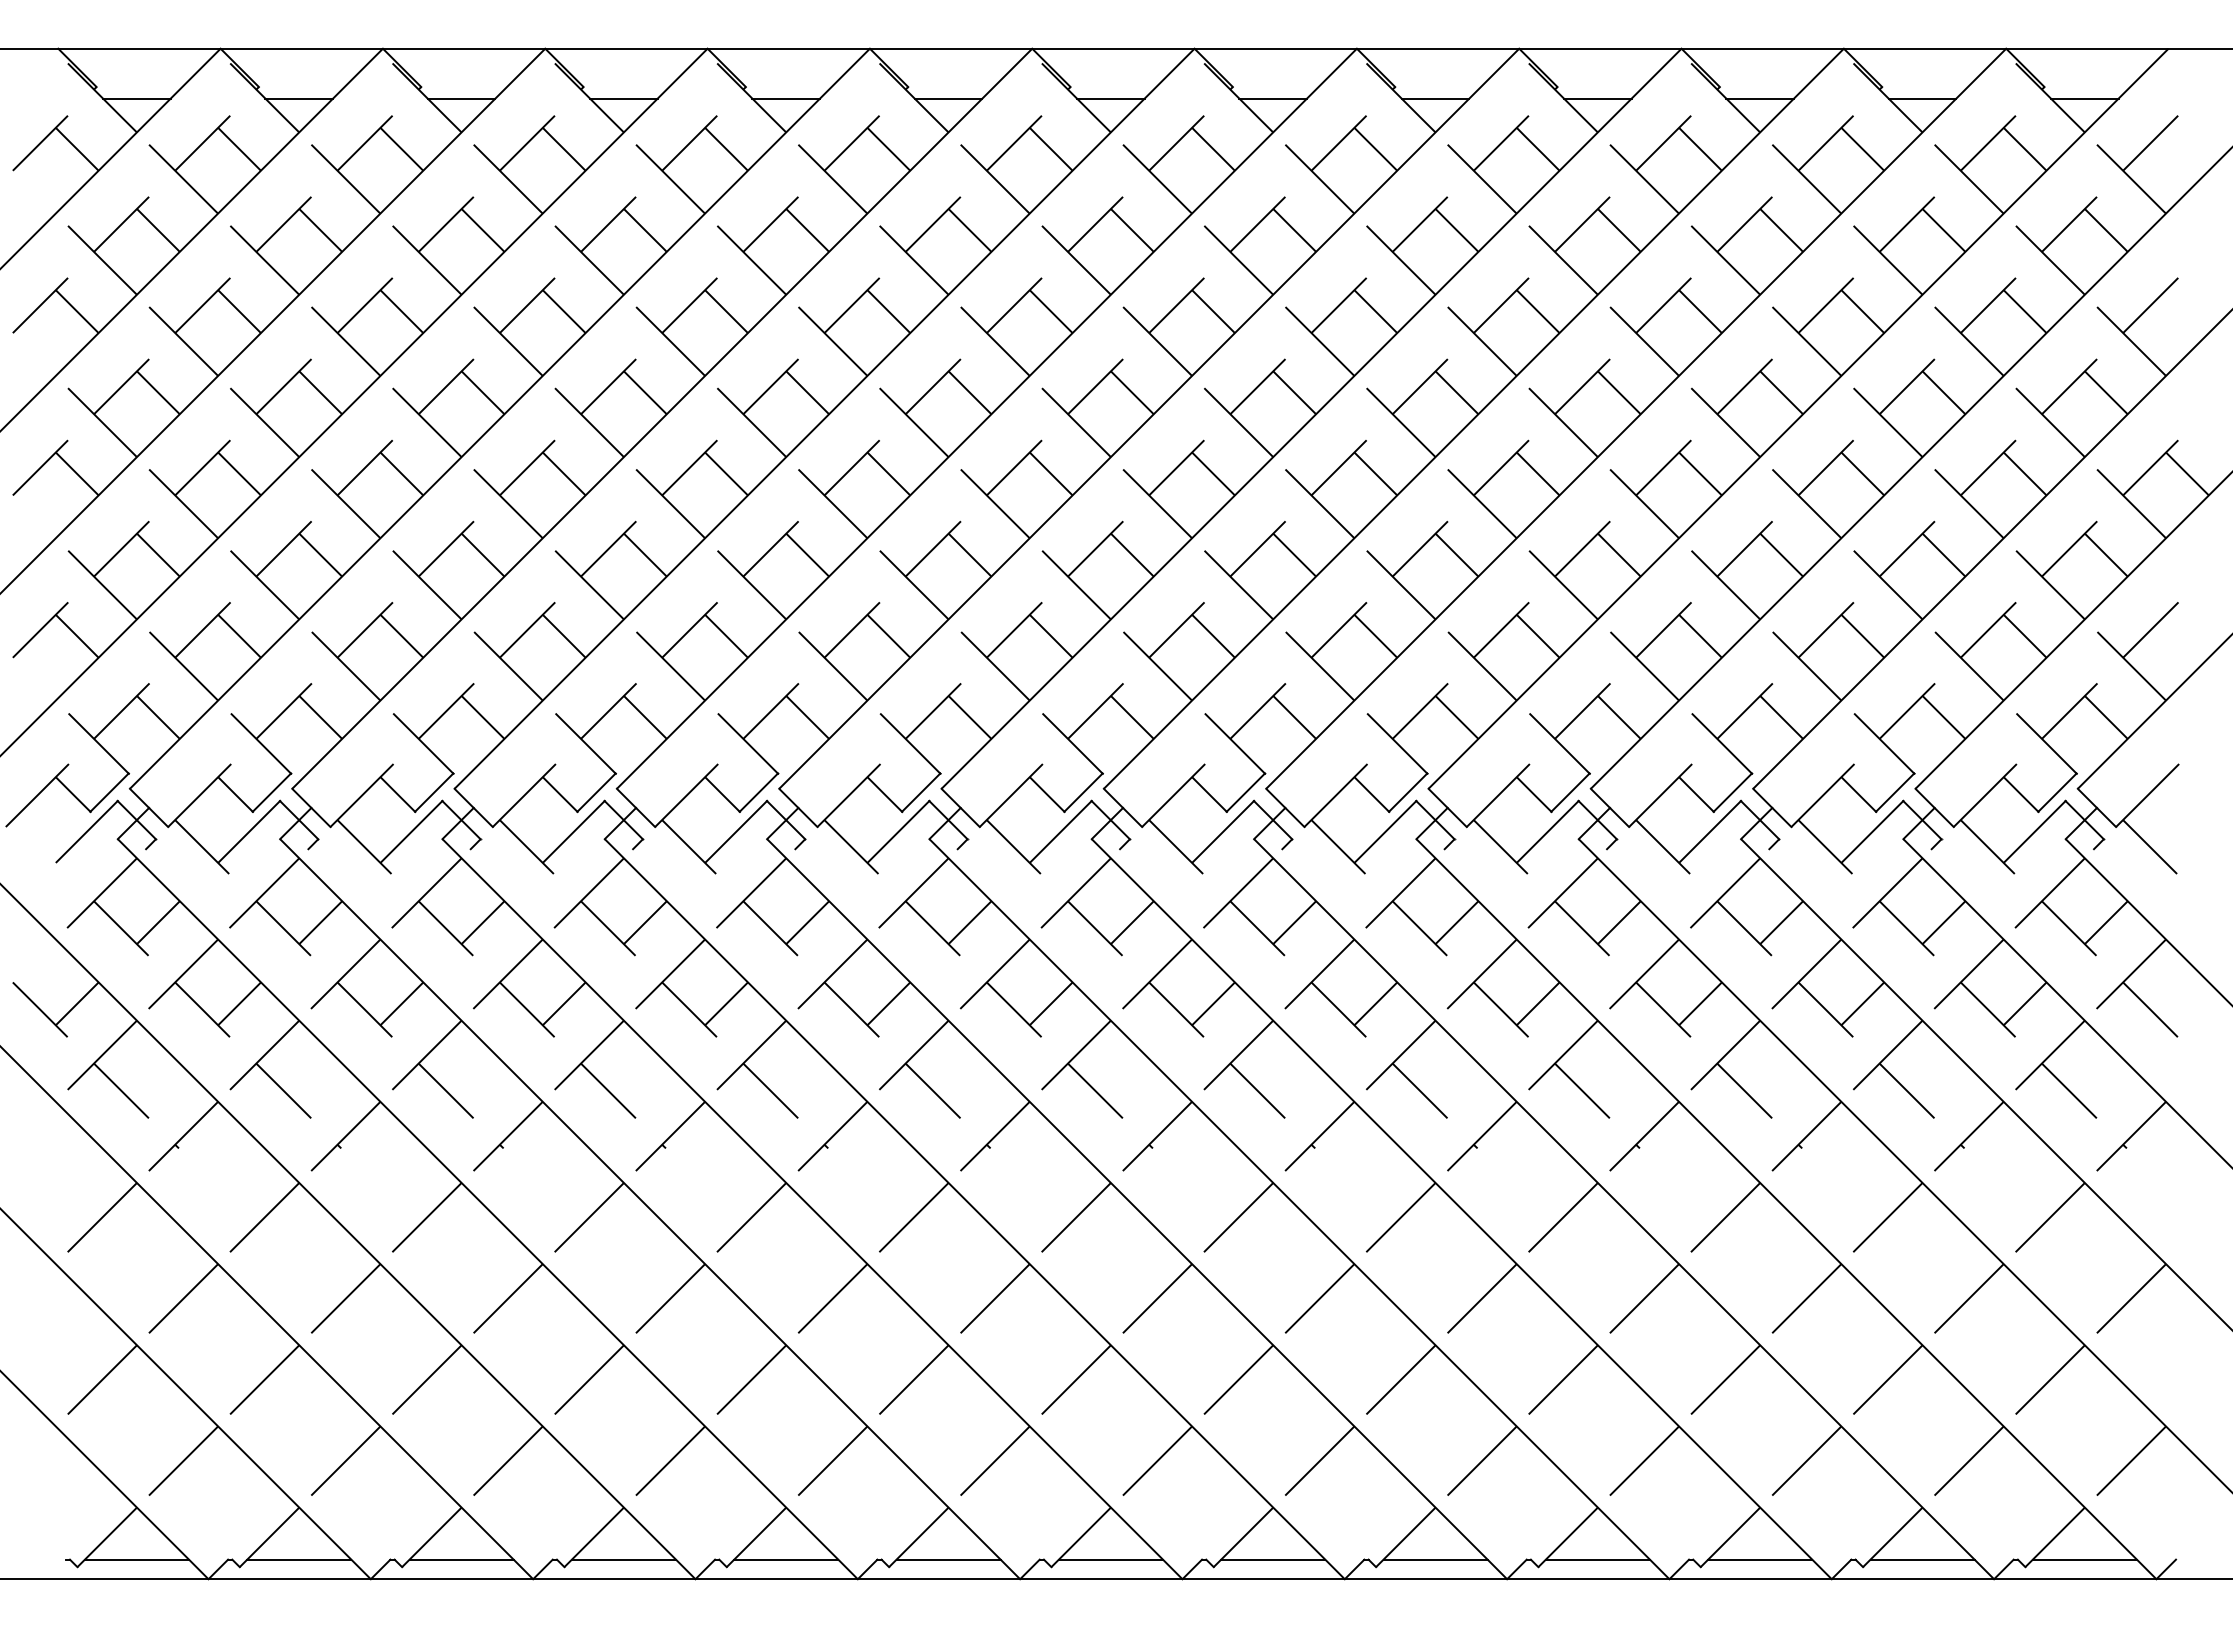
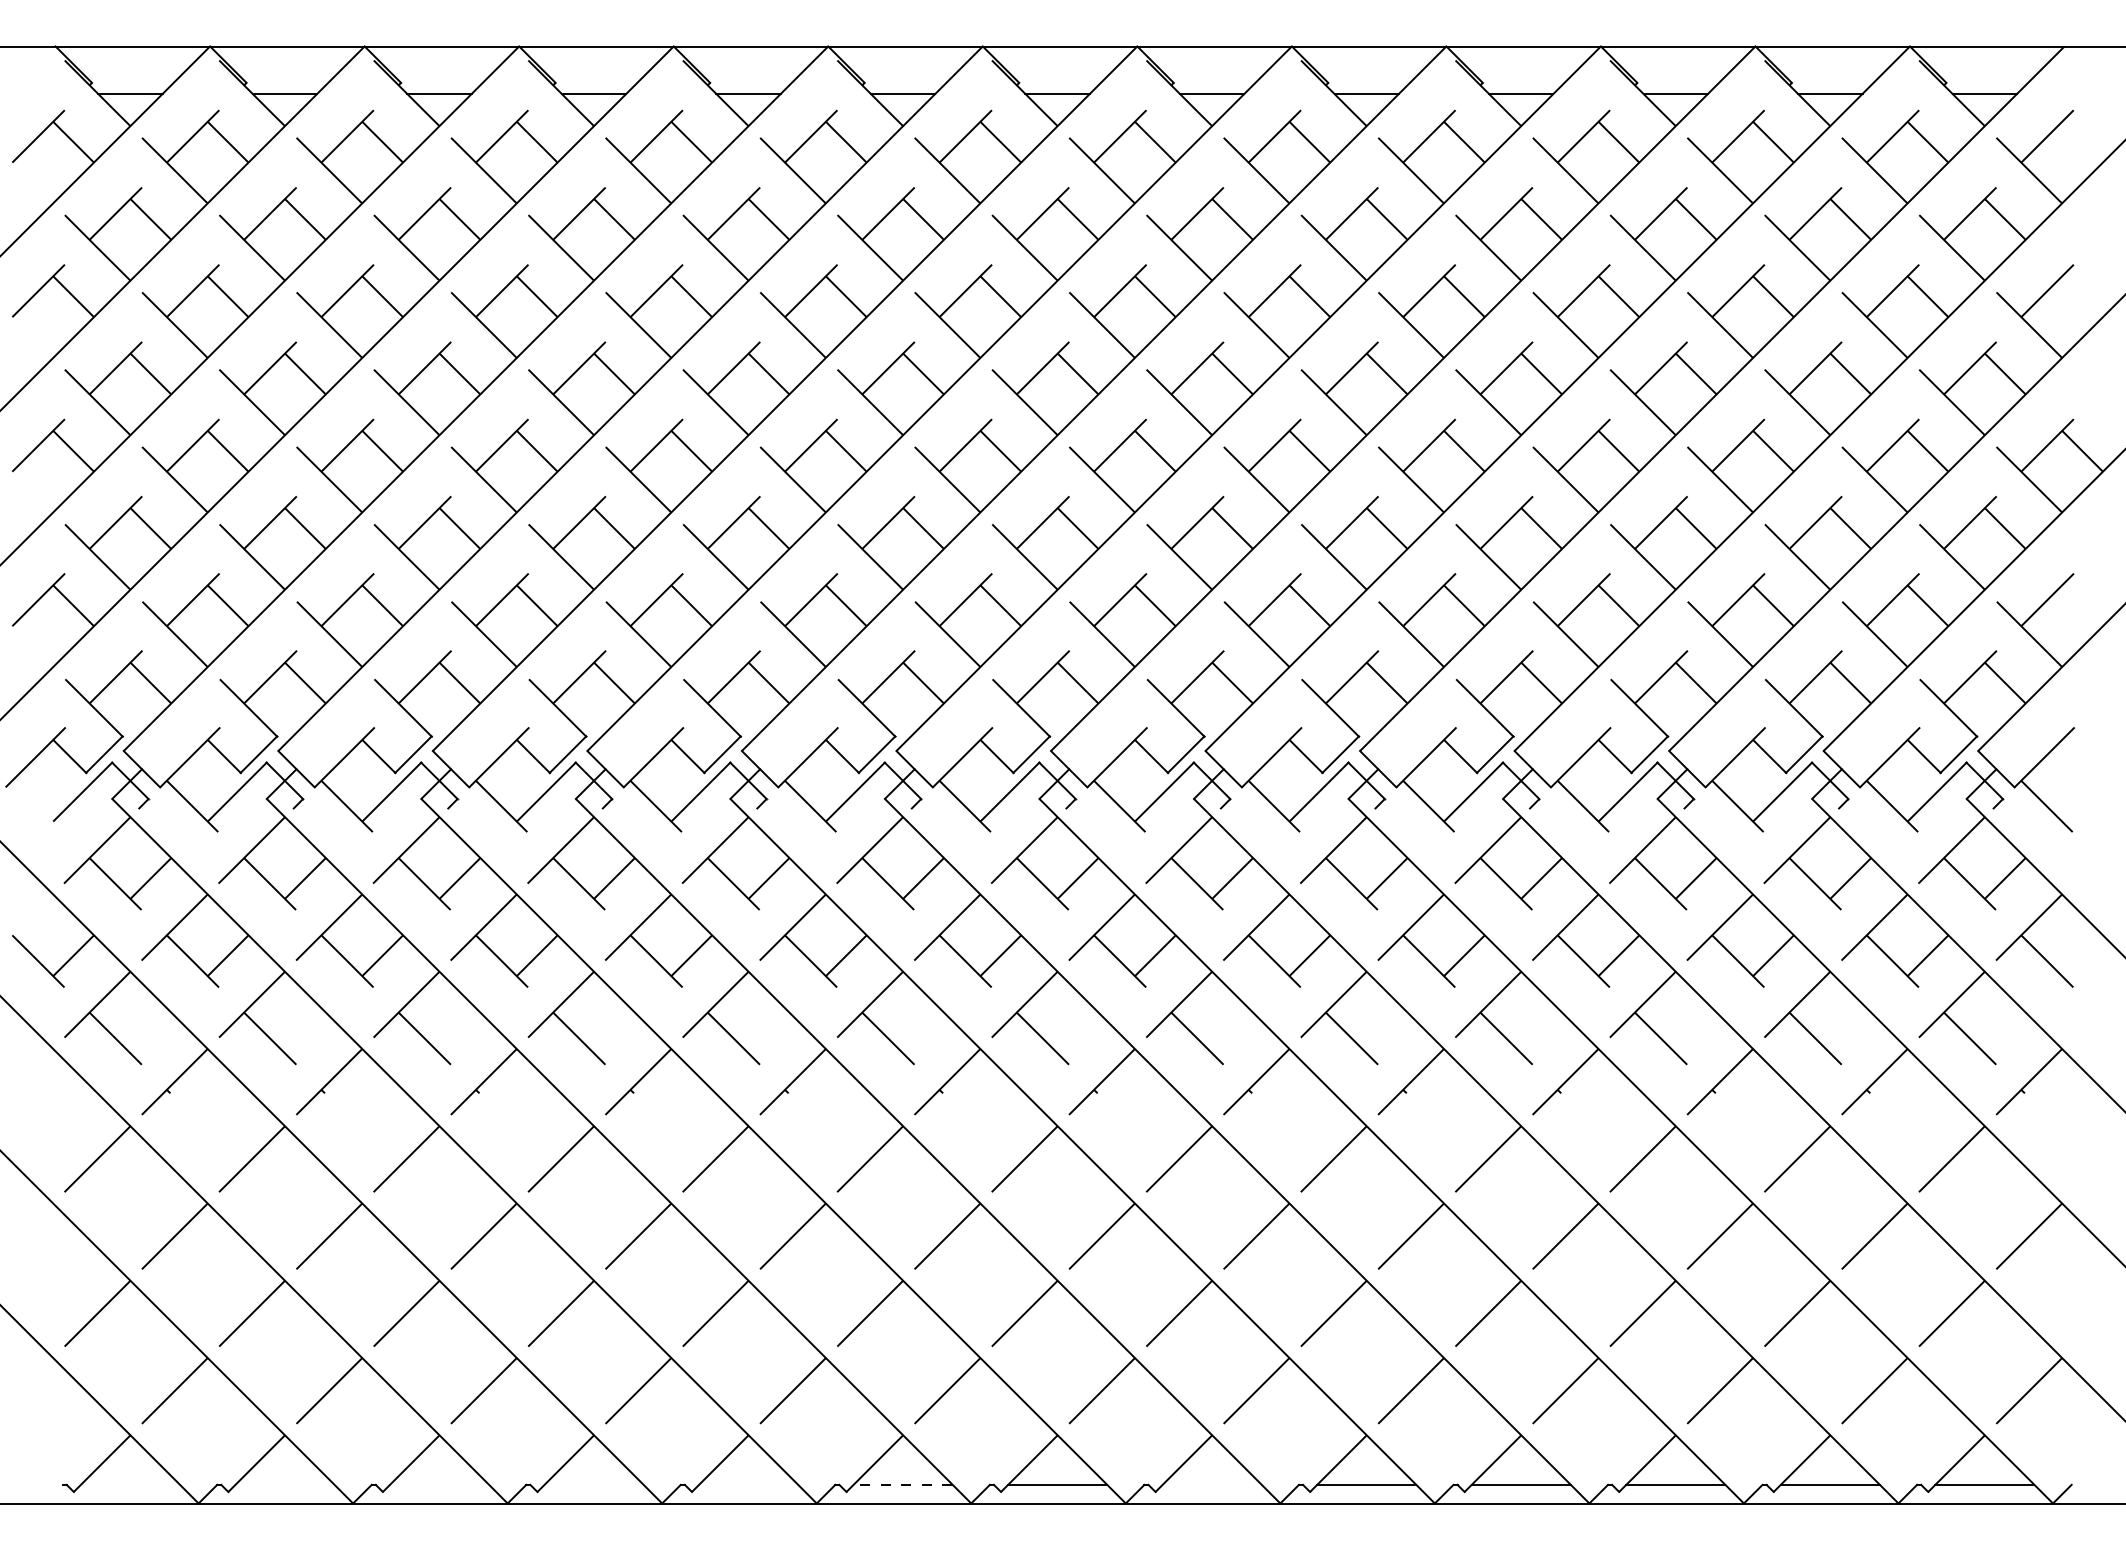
line: (136, 1559) -> (130, 1484), removed
line: (299, 1559) -> (285, 1484), removed
line: (461, 1559) -> (439, 1484), removed
line: (623, 1559) -> (593, 1484), removed
line: (786, 1559) -> (748, 1484), removed
line: (948, 1559) -> (903, 1484), solid -> dashed
line: (1273, 1559) -> (1212, 1484), removed

